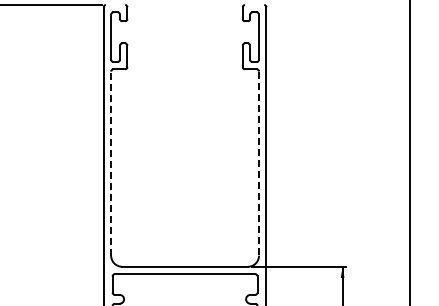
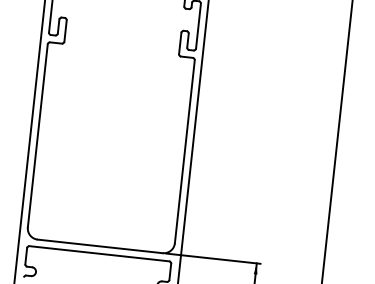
line: (111, 163) -> (38, 135), dashed -> solid
line: (259, 164) -> (185, 152), dashed -> solid

